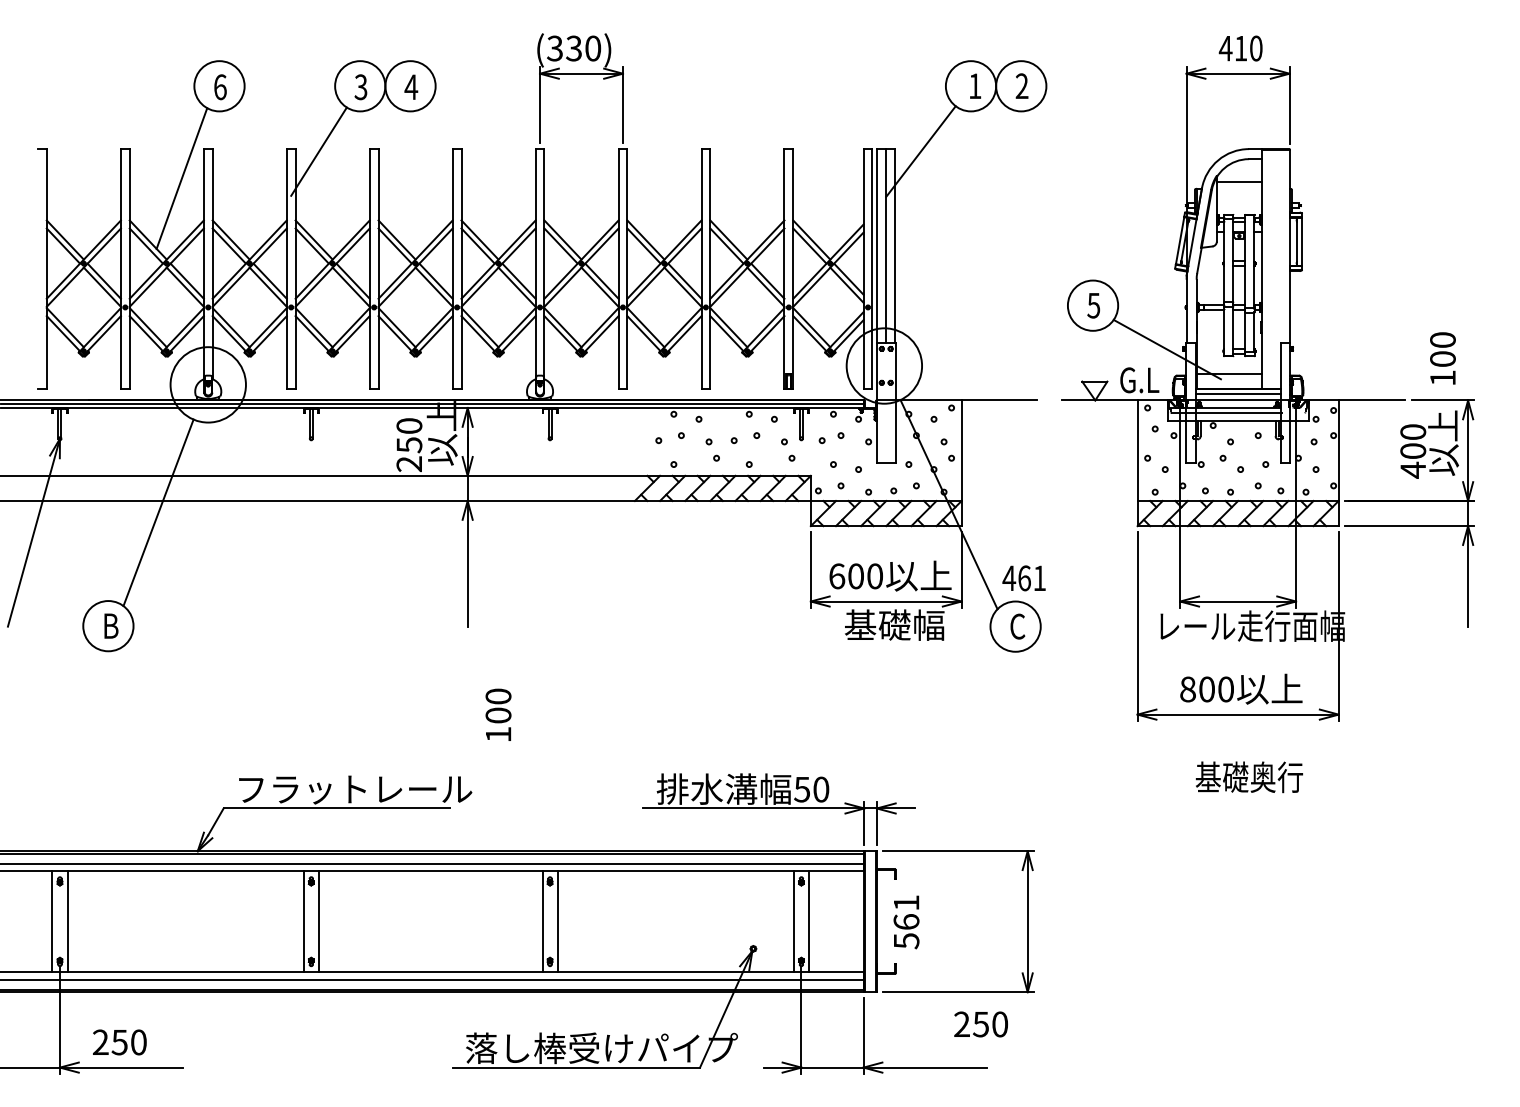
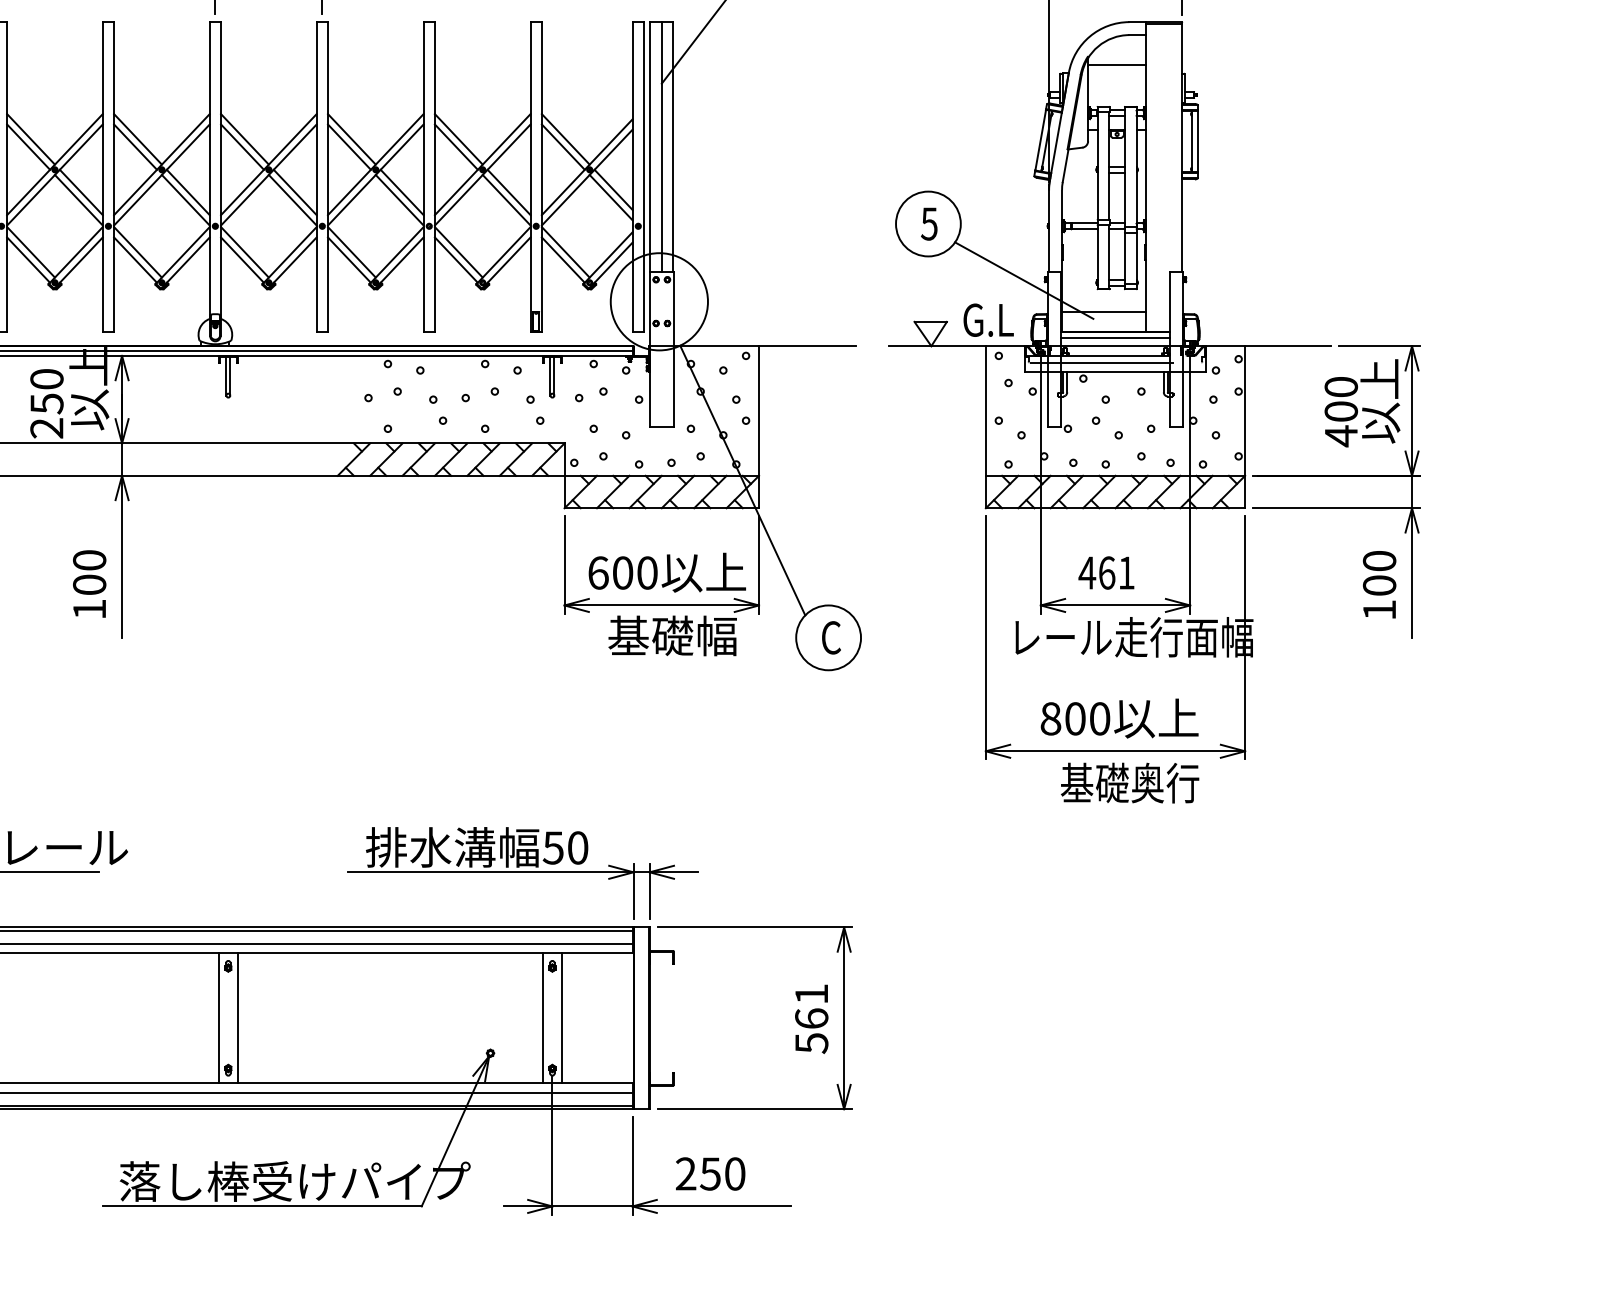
text: (1442, 358) -> (1379, 584), moved
text: (1023, 578) -> (1105, 573), moved
text: (498, 714) -> (89, 583), moved
text: (1248, 777) -> (1128, 783), moved
text: (906, 922) -> (811, 1019), moved
text: (980, 1024) -> (709, 1174), moved

